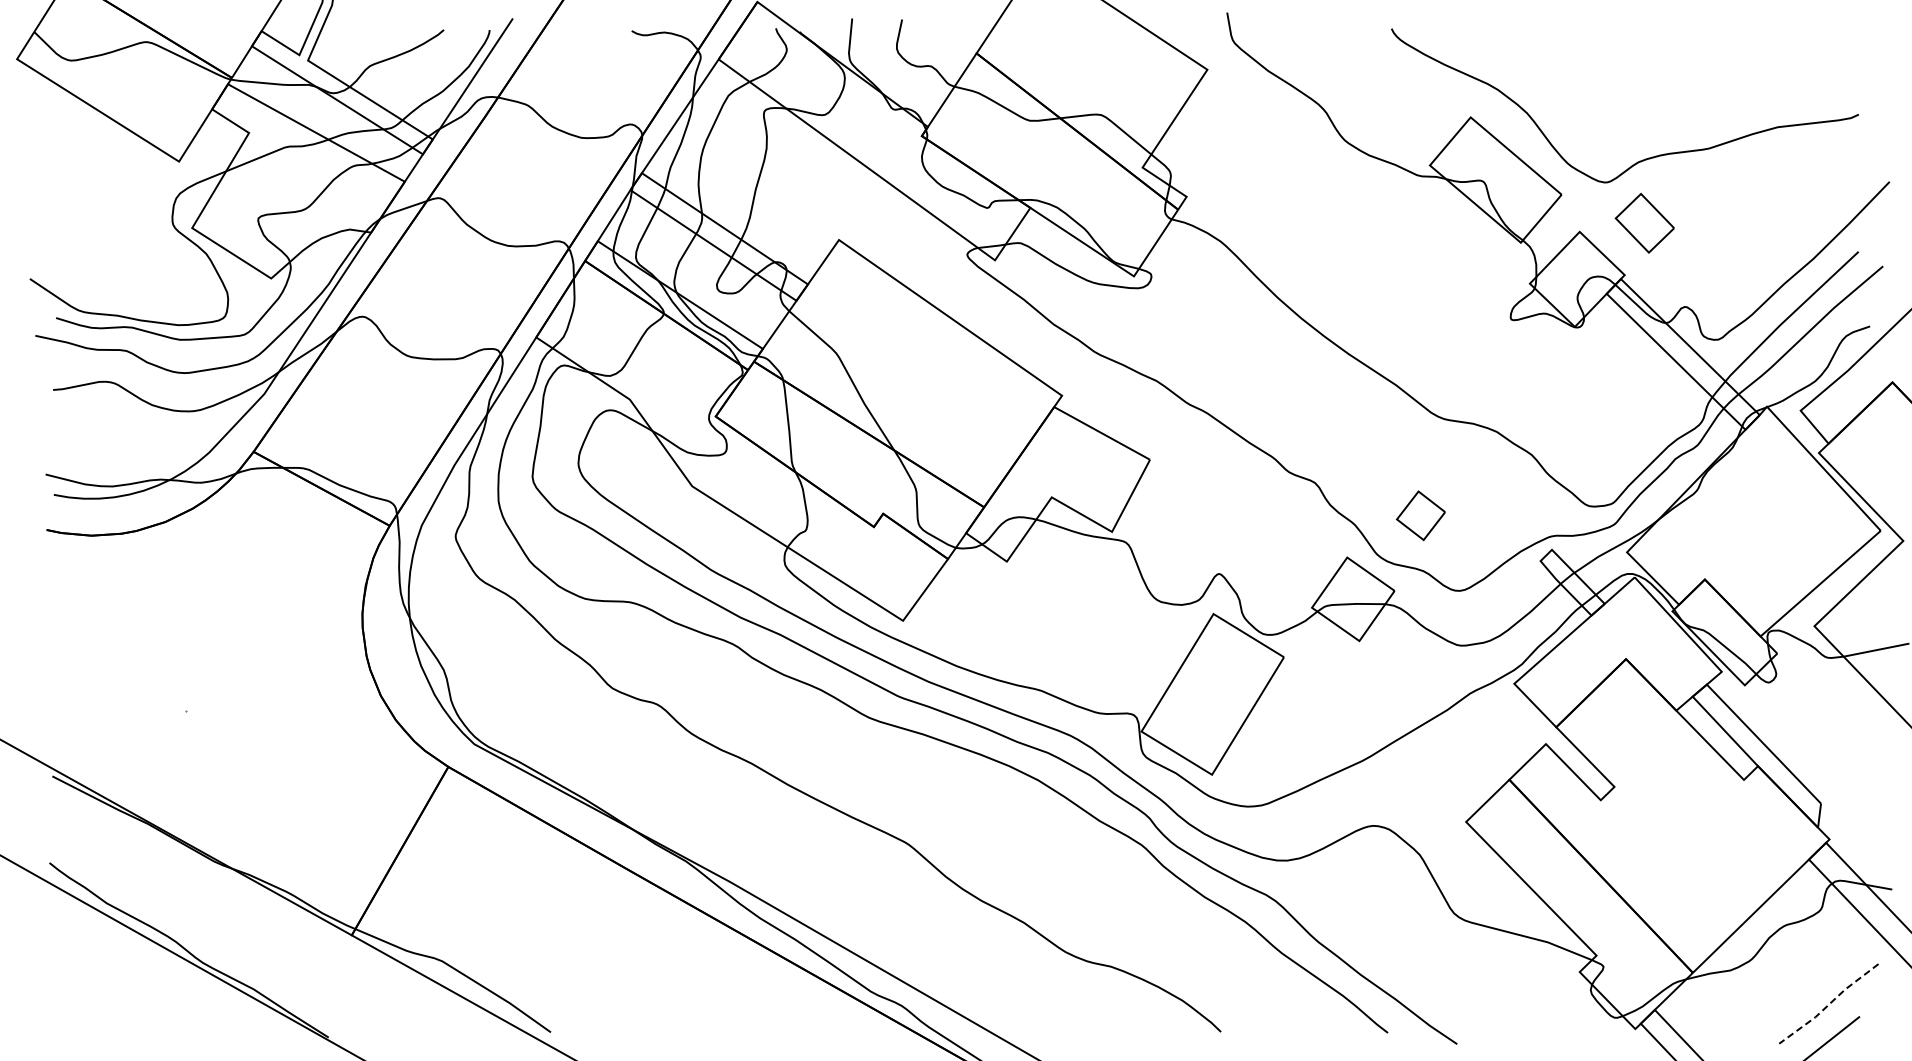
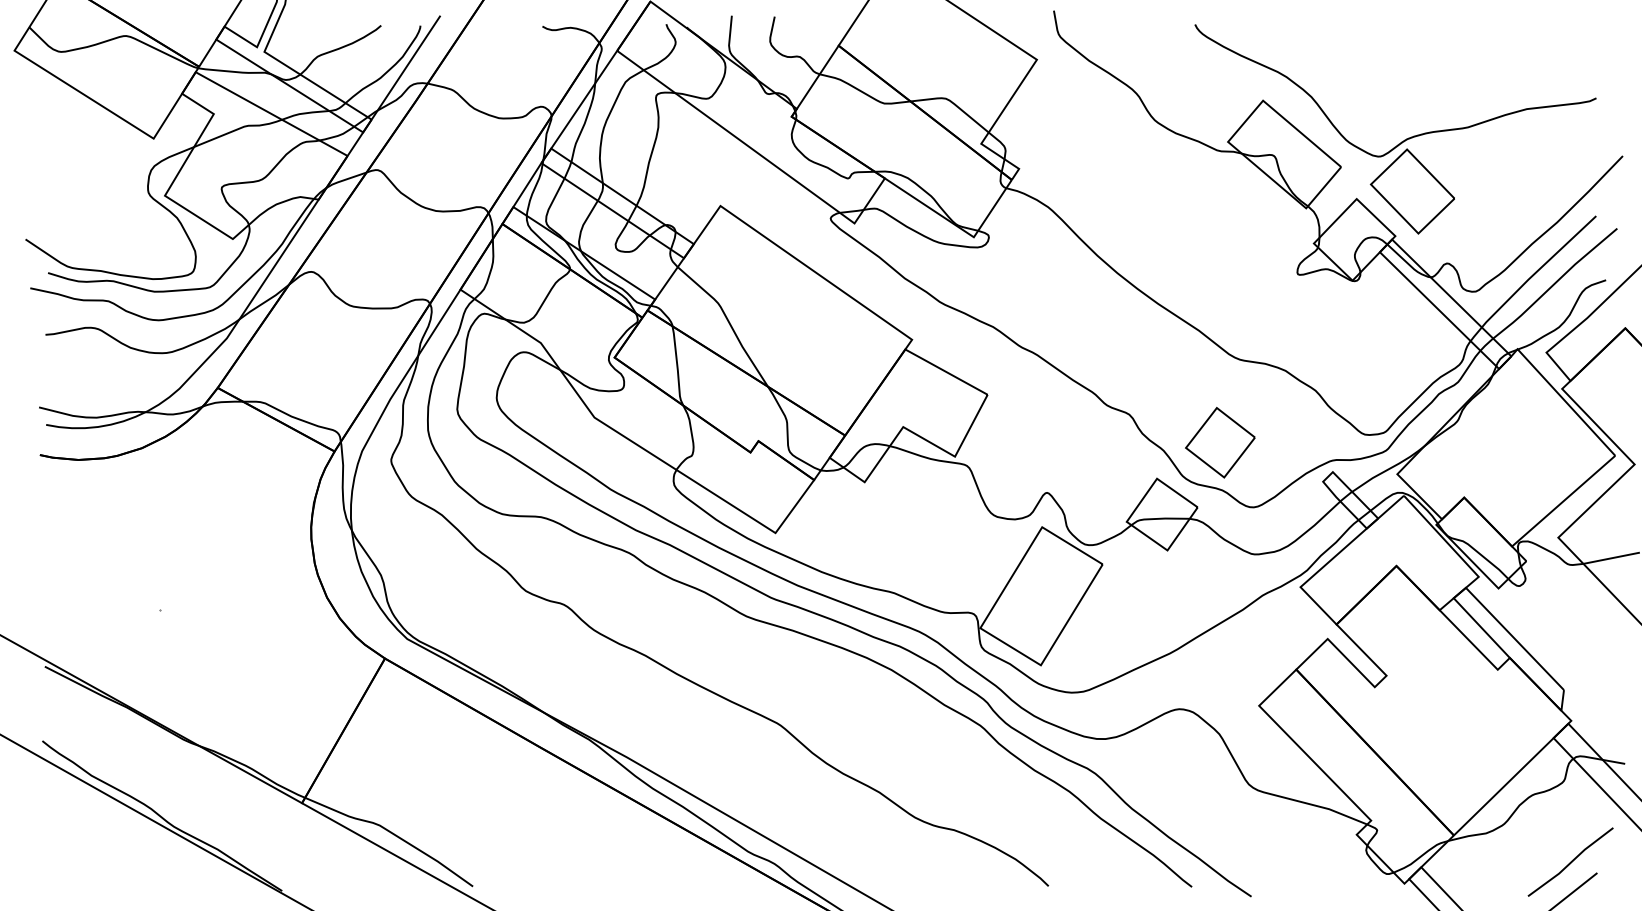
part: (1644, 223) -> (1412, 191), size x1.67
part: (1420, 515) -> (1219, 442), size x1.67
line: (1829, 1004) -> (1571, 862), dashed -> solid

